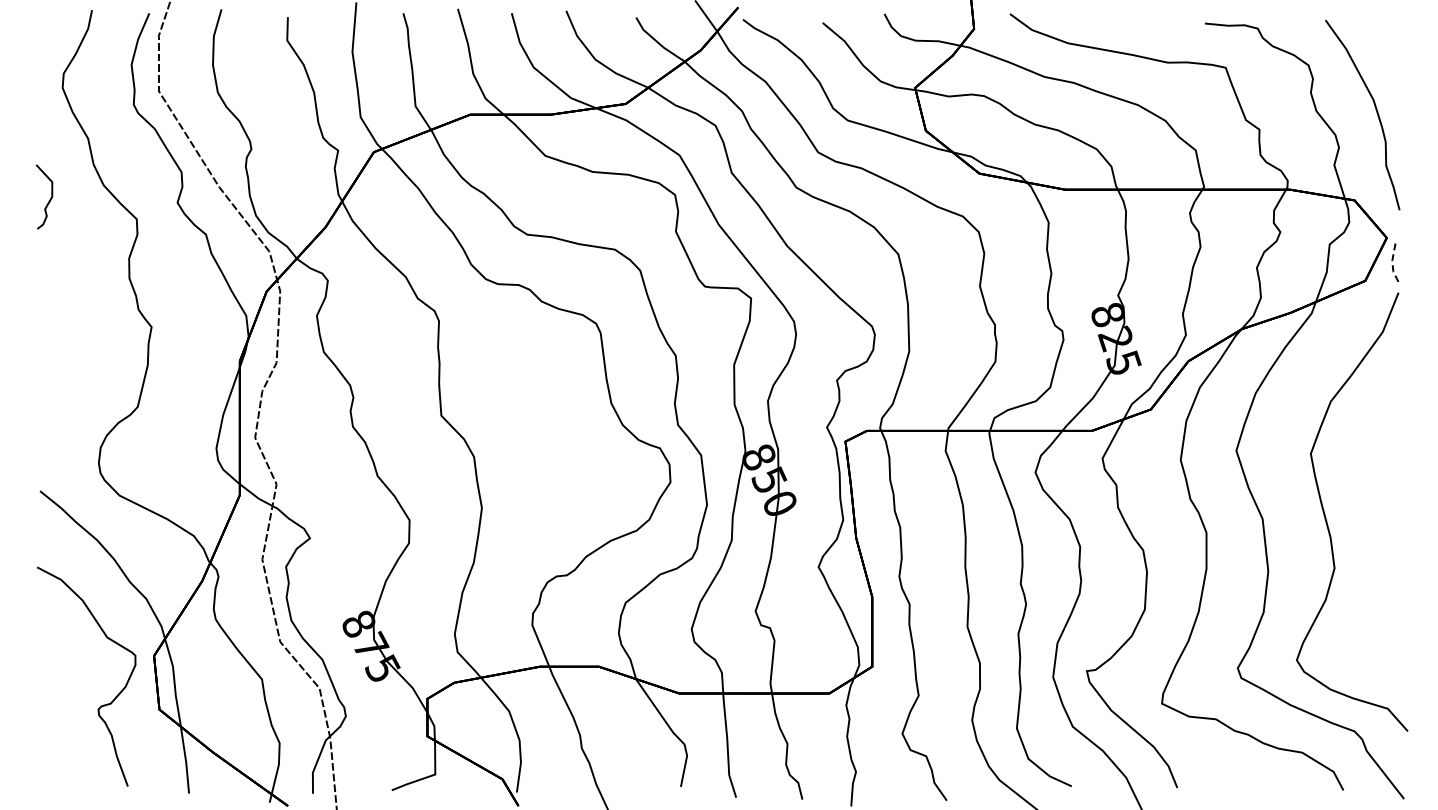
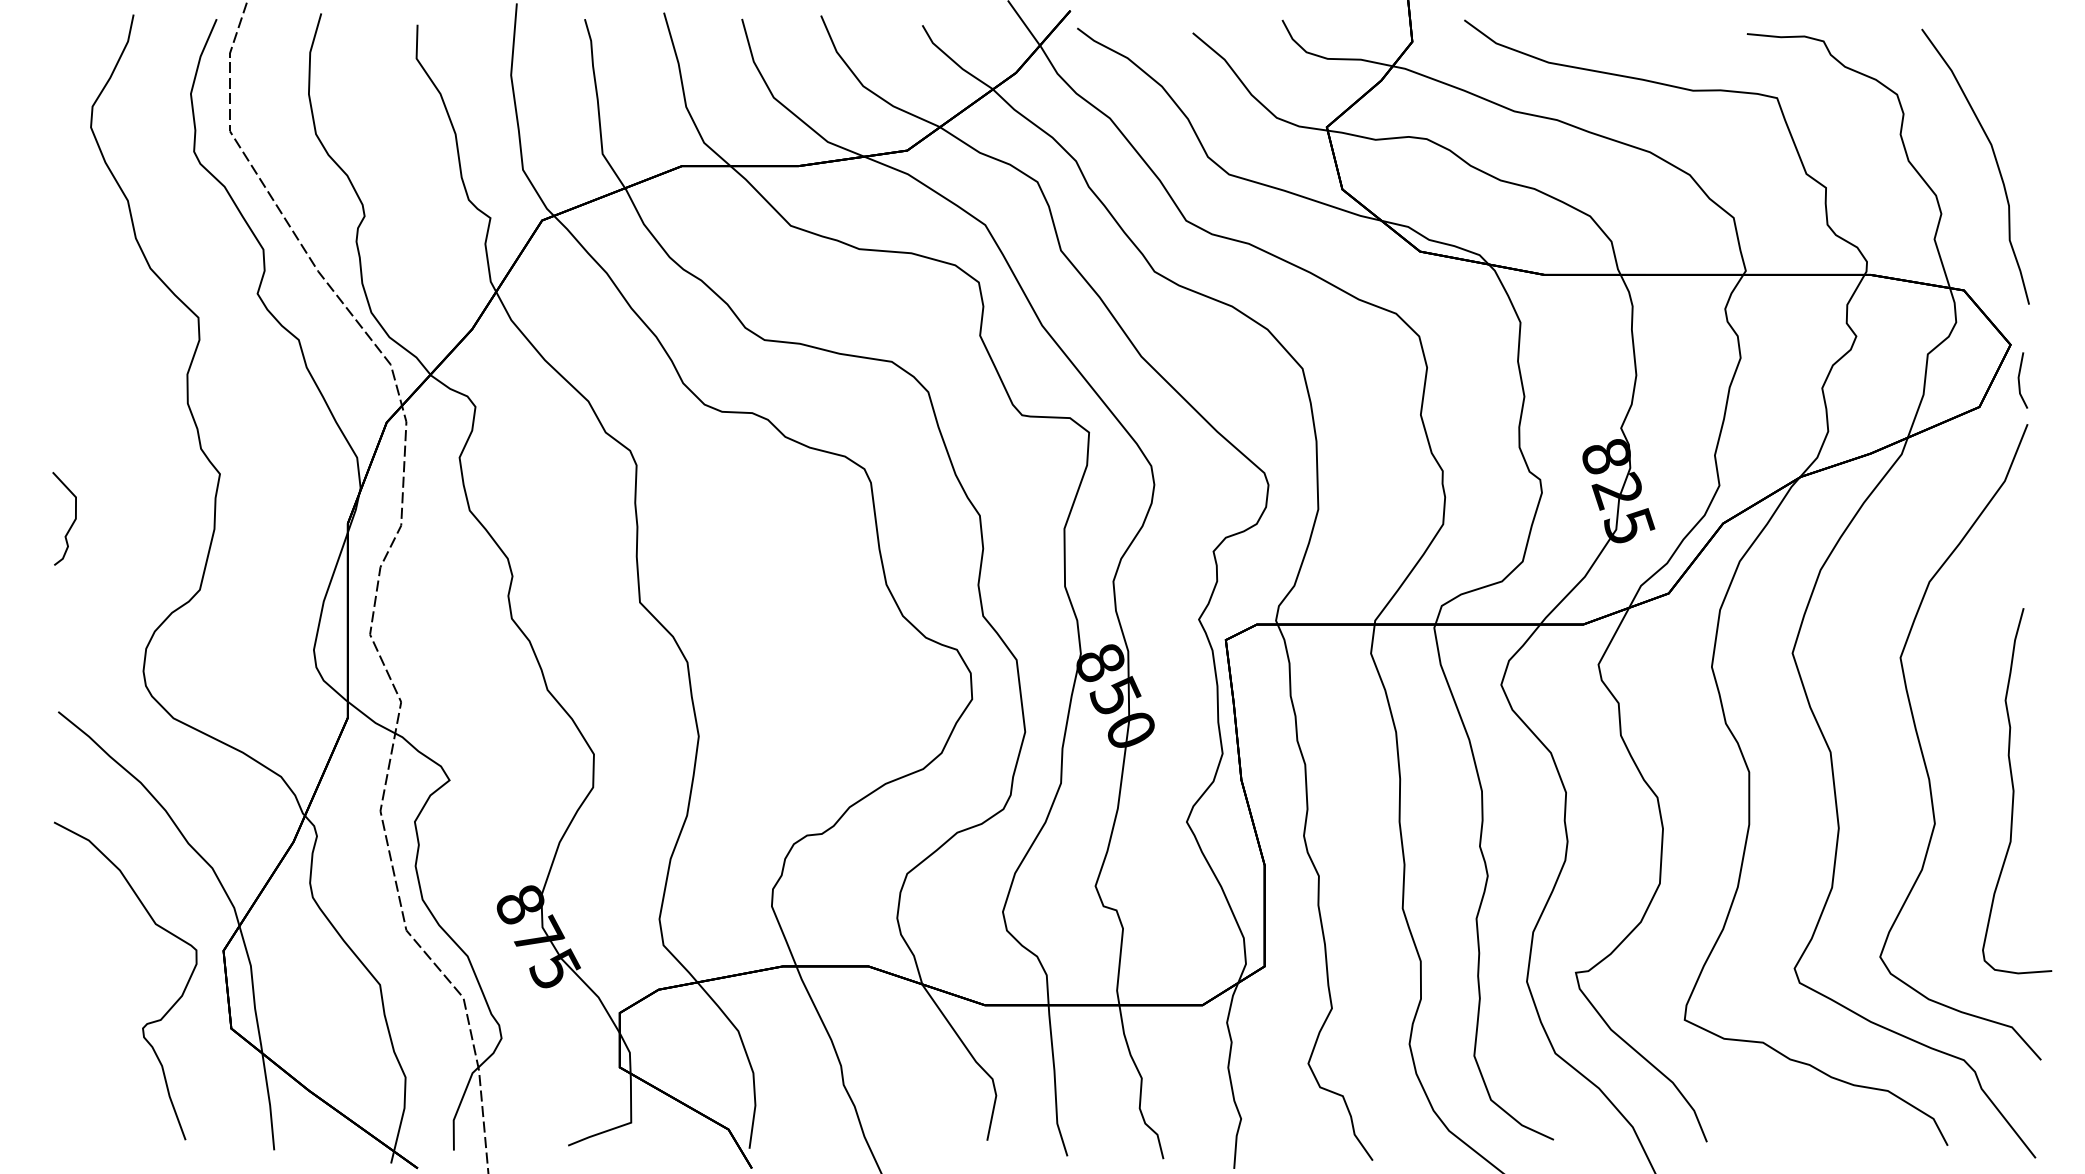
curve: (49, 199) -> (71, 522), moved
line: (1392, 263) -> (2018, 381), dashed -> solid
curve: (1389, 545) -> (2014, 790), added

